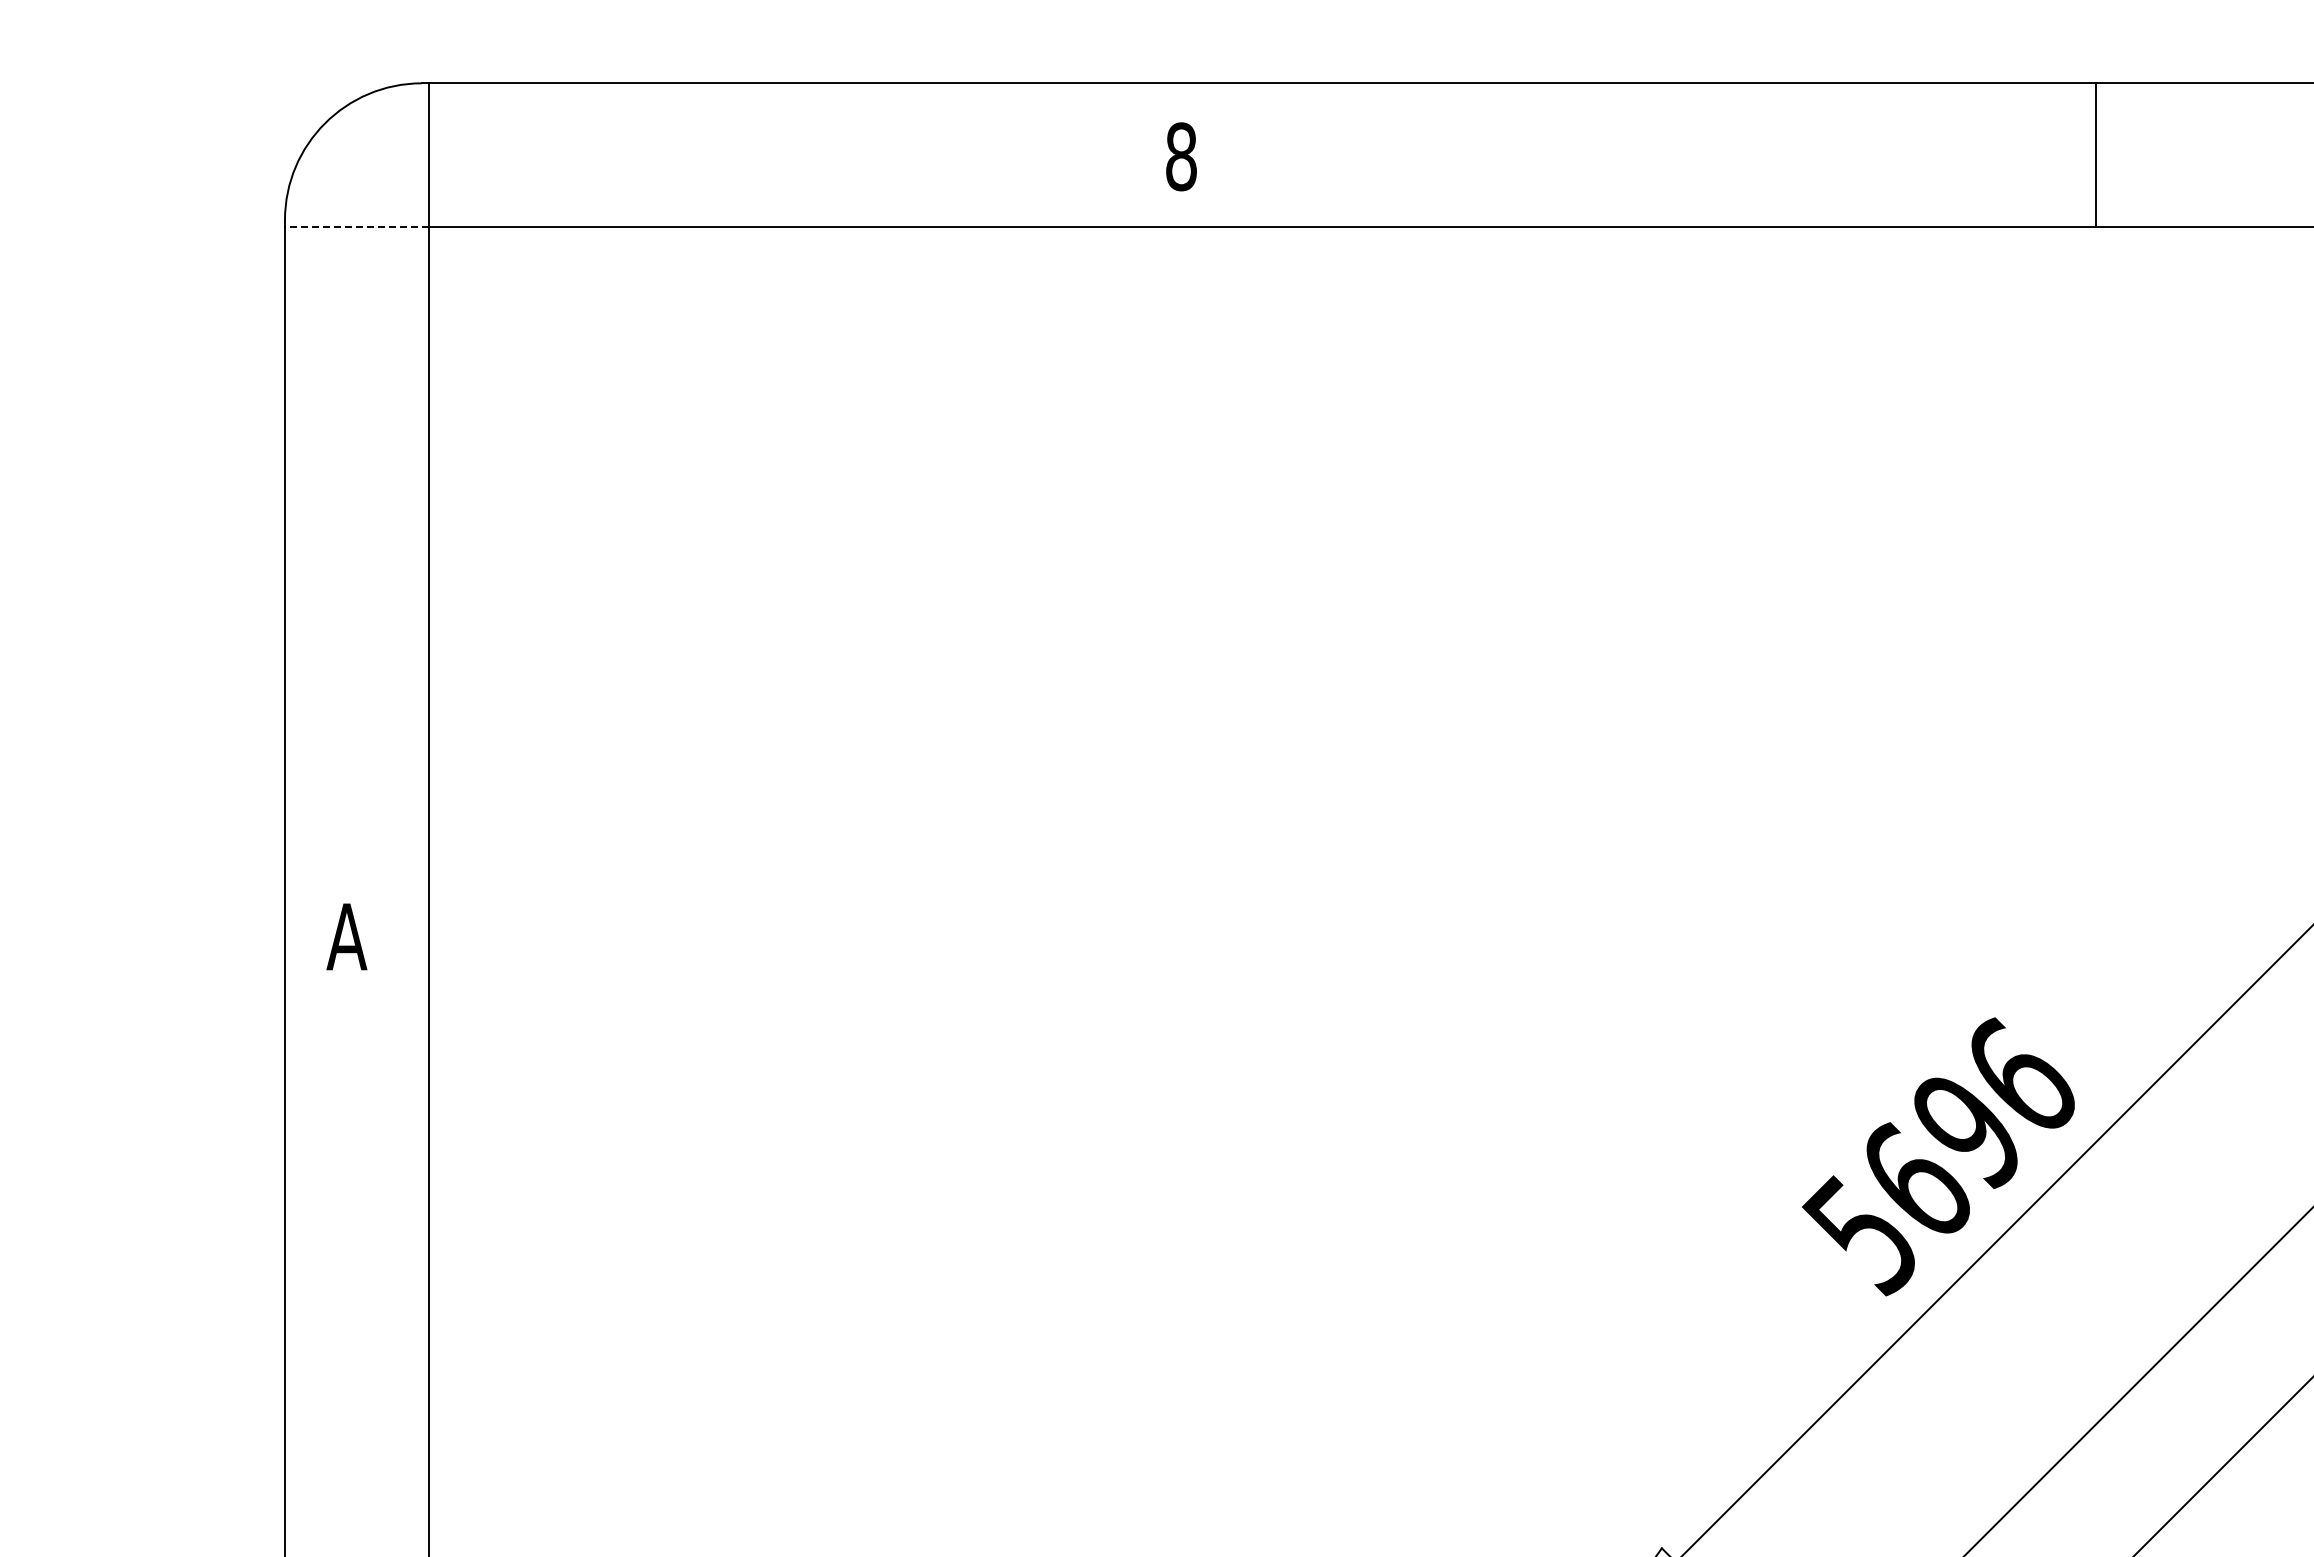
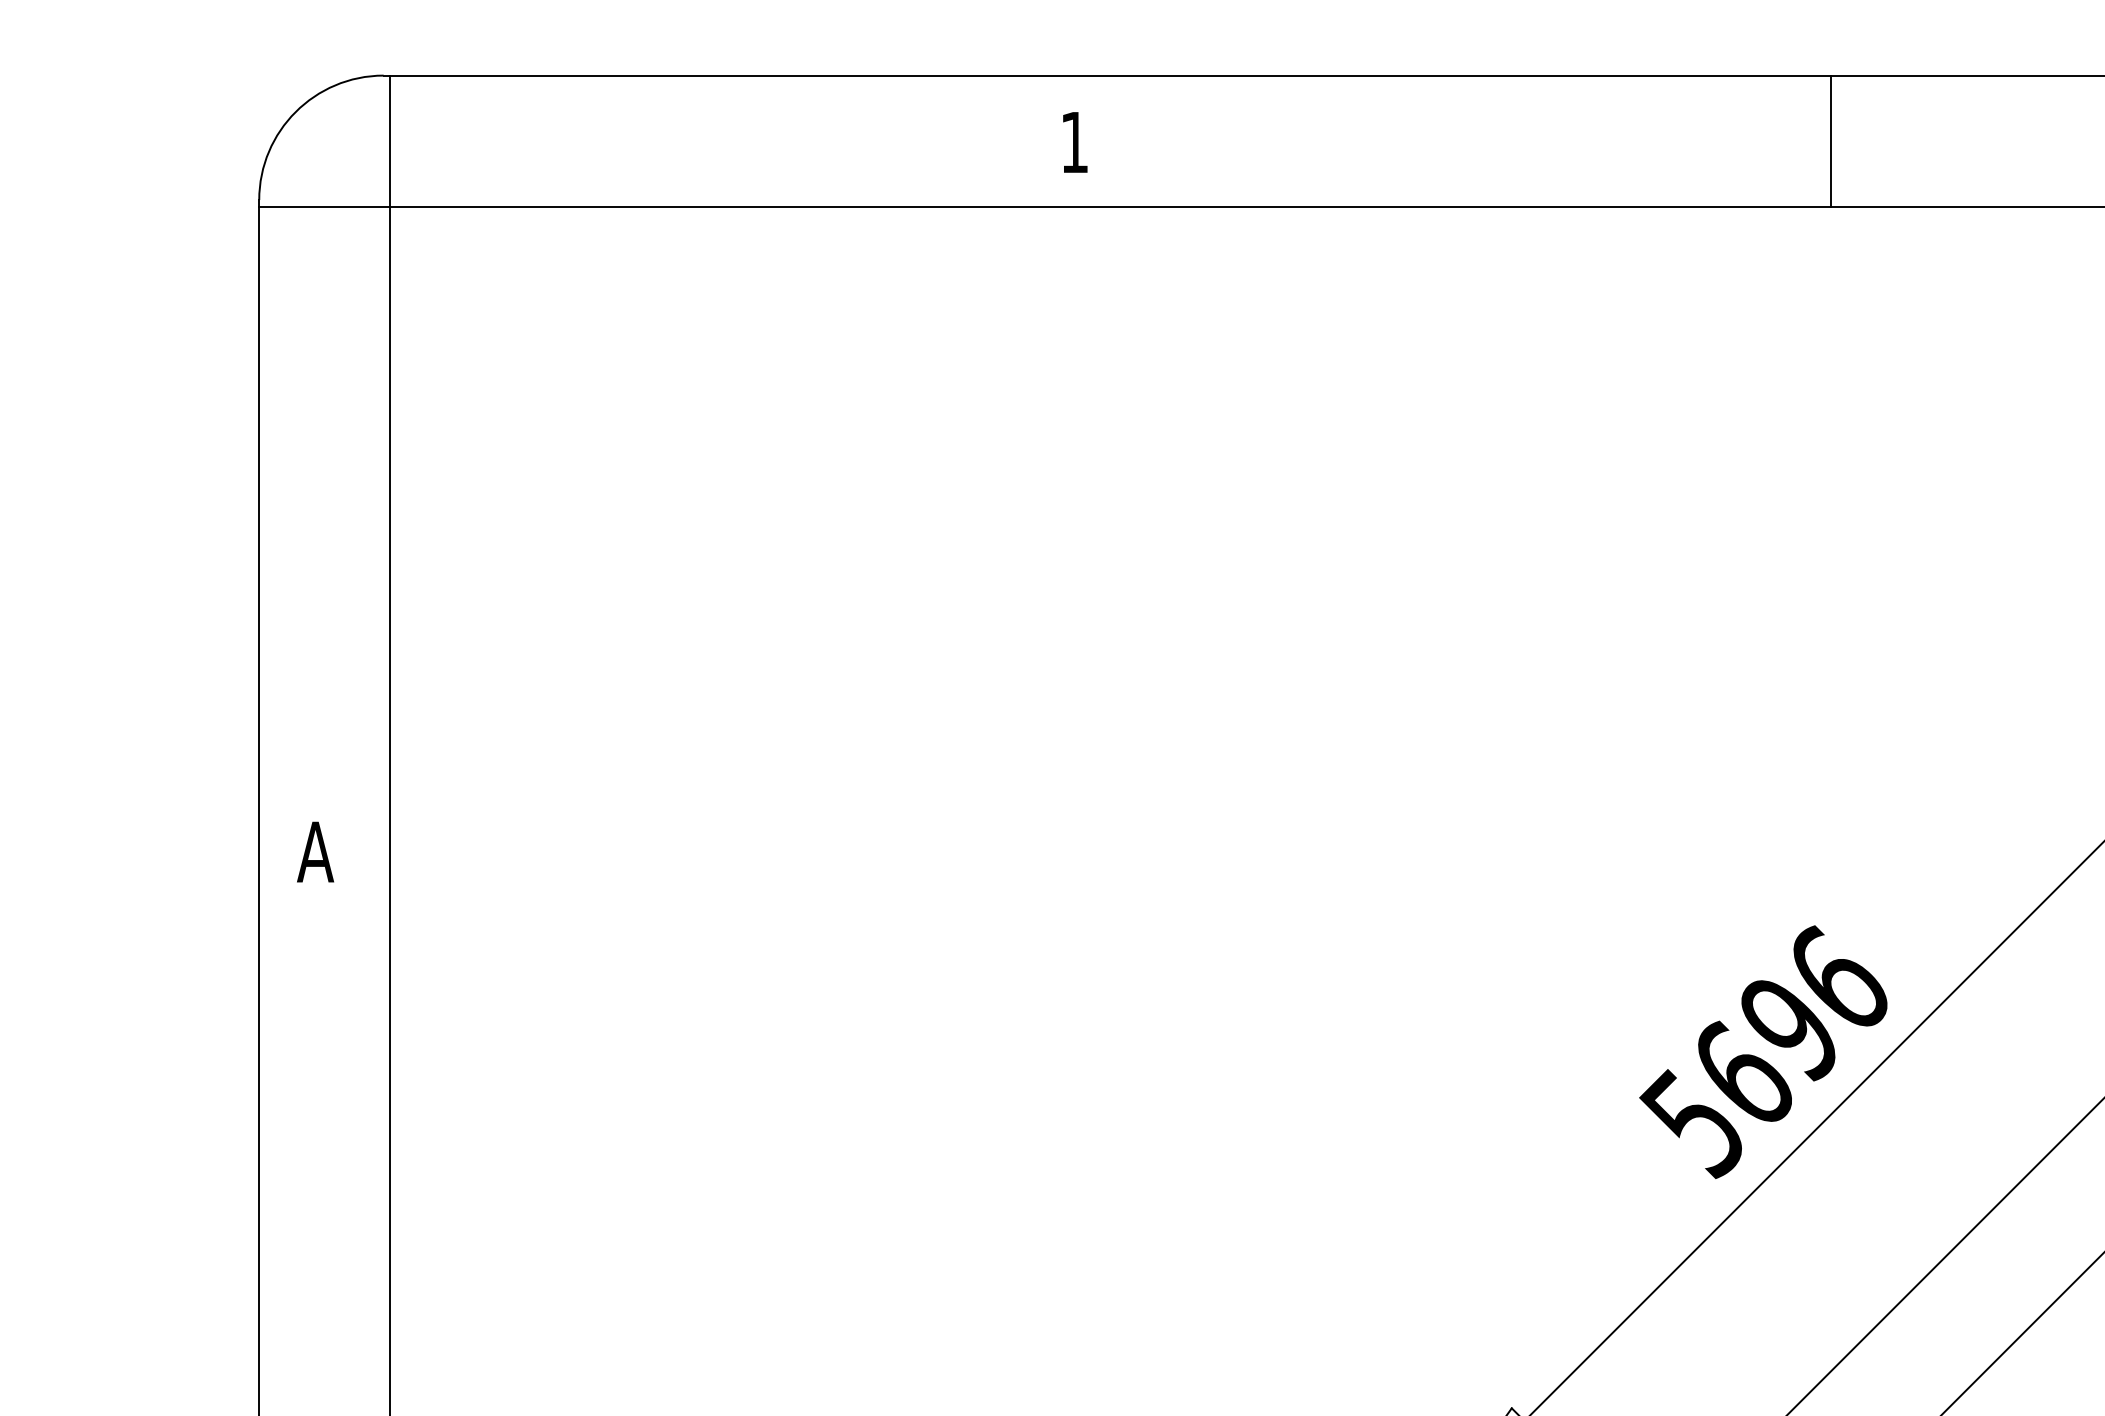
line: (2095, 155) -> (1830, 141), moved
text: (1181, 156) -> (1074, 142), 8 -> 1
line: (356, 227) -> (324, 206), dashed -> solid

